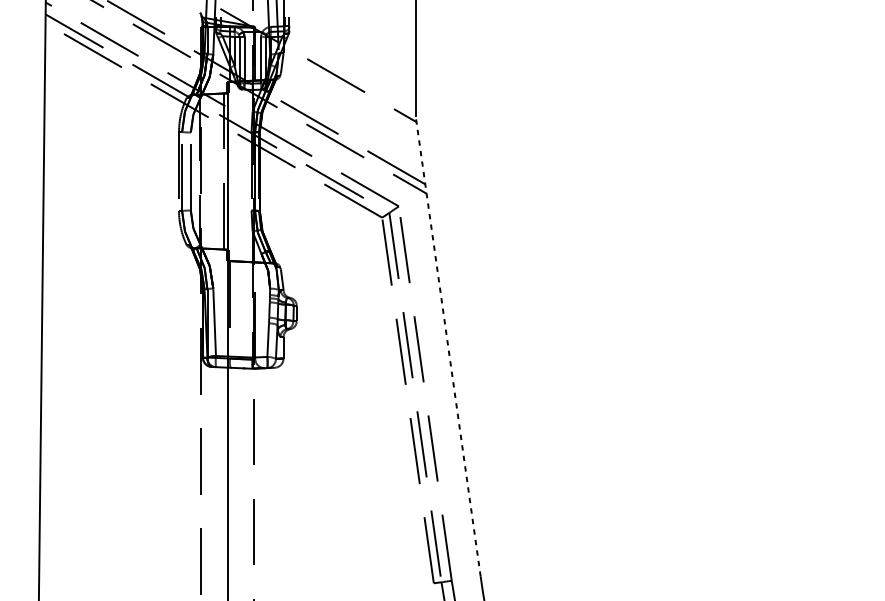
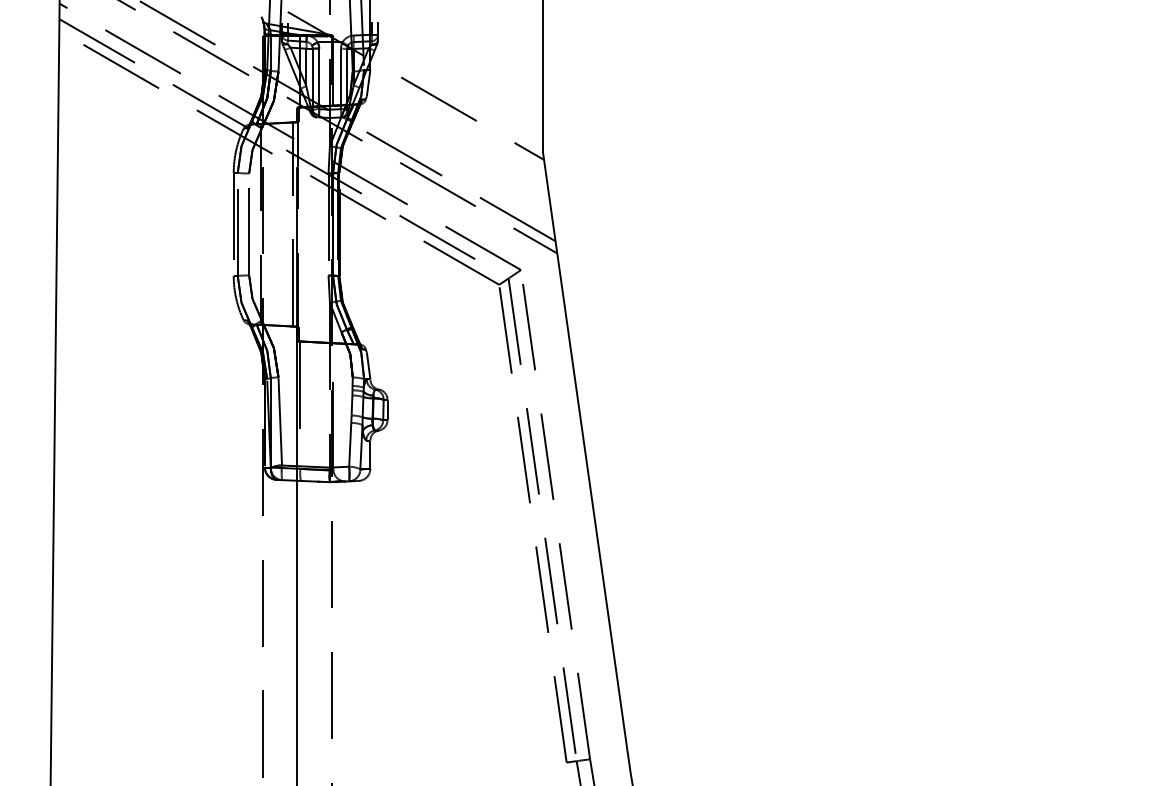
line: (448, 346) -> (585, 453), dashed -> solid

